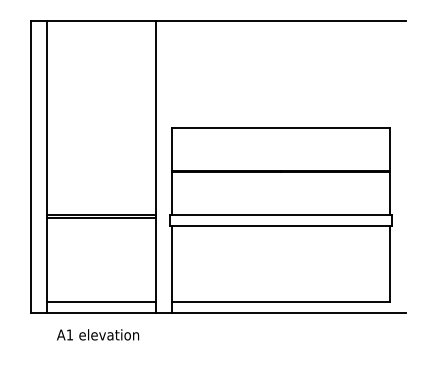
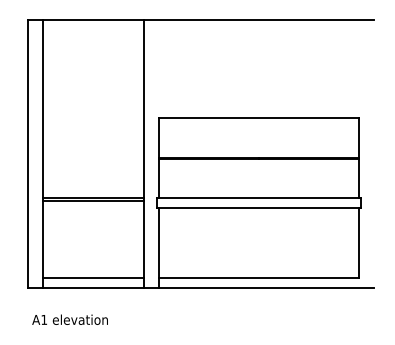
text: (97, 334) -> (69, 319), moved

